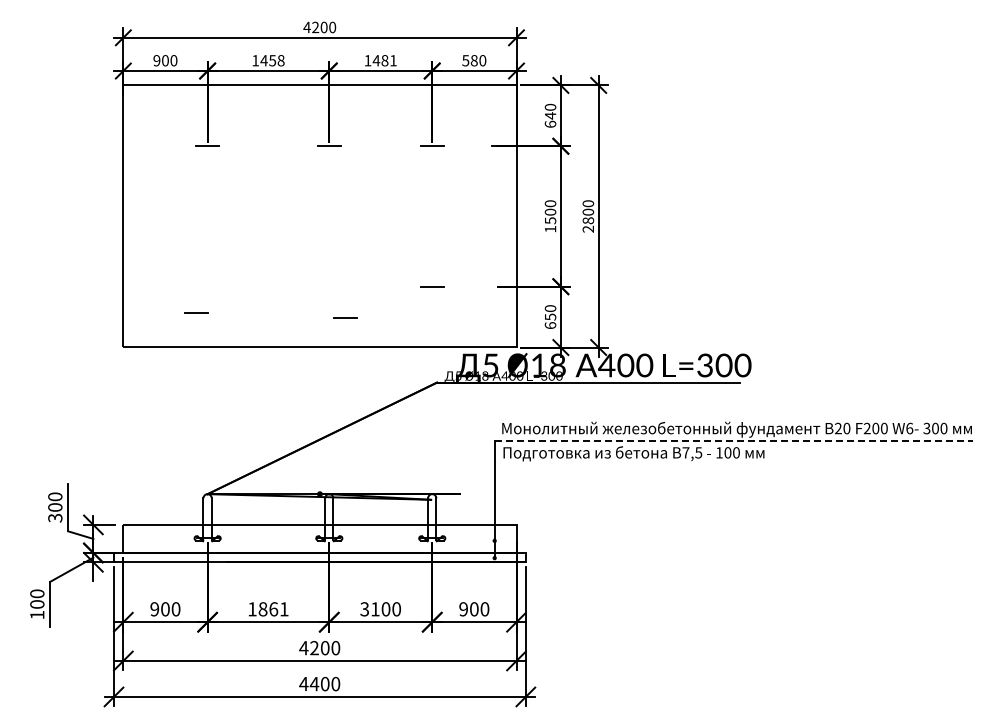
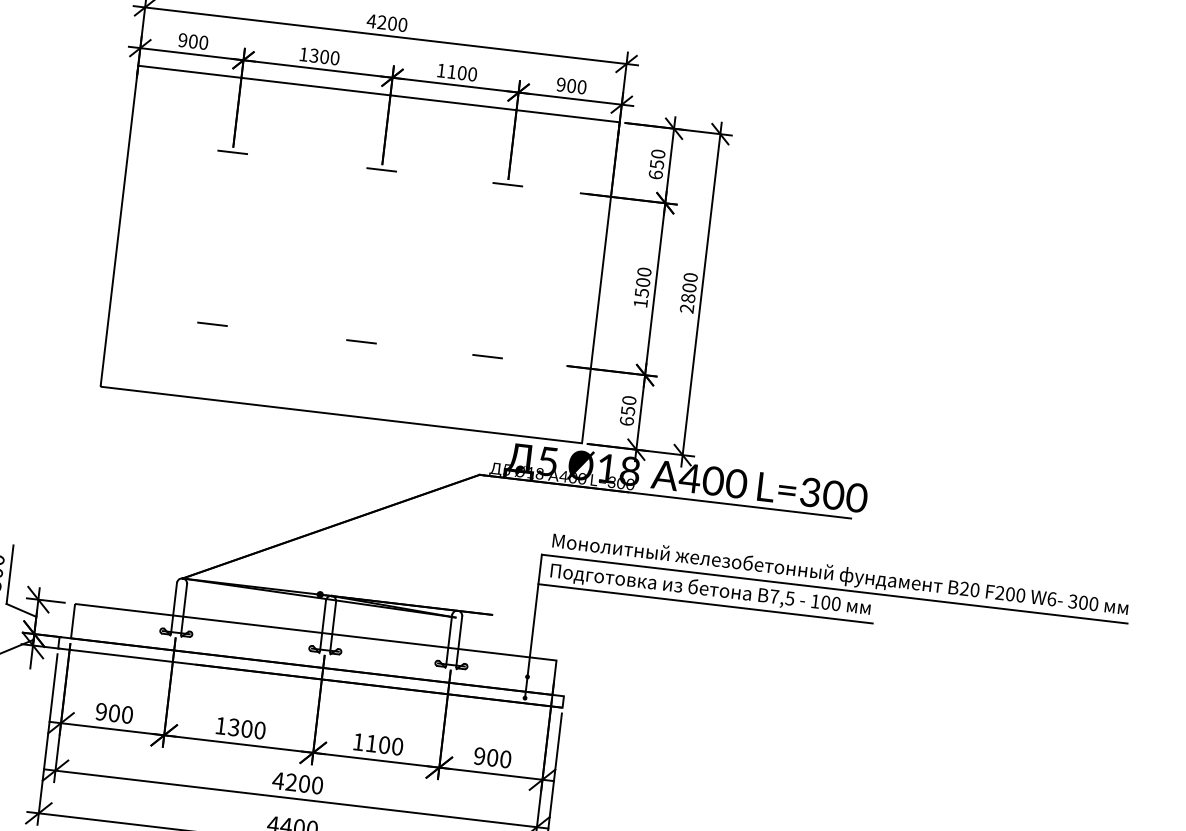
text: (272, 60) -> (324, 56), 1458 -> 1300
text: (384, 60) -> (461, 72), 1481 -> 1100
text: (469, 60) -> (565, 85), 580 -> 900
text: (550, 115) -> (657, 164), 640 -> 650
line: (196, 312) -> (212, 324), moved
line: (345, 317) -> (361, 341), moved
line: (734, 441) -> (835, 589), dashed -> solid
line: (630, 465) -> (704, 604), added
text: (273, 609) -> (246, 729), 1861 -> 1300
text: (364, 609) -> (358, 742), 3100 -> 1100

